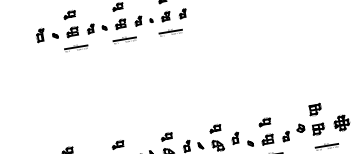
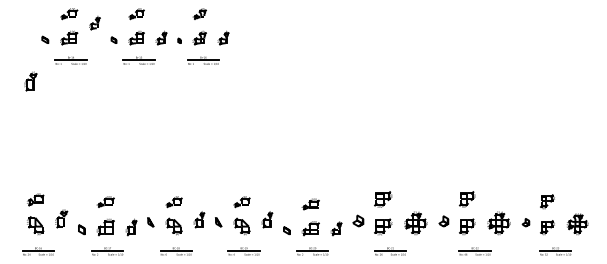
part: (90, 29) -> (94, 23), moved
part: (40, 35) -> (30, 81), moved

